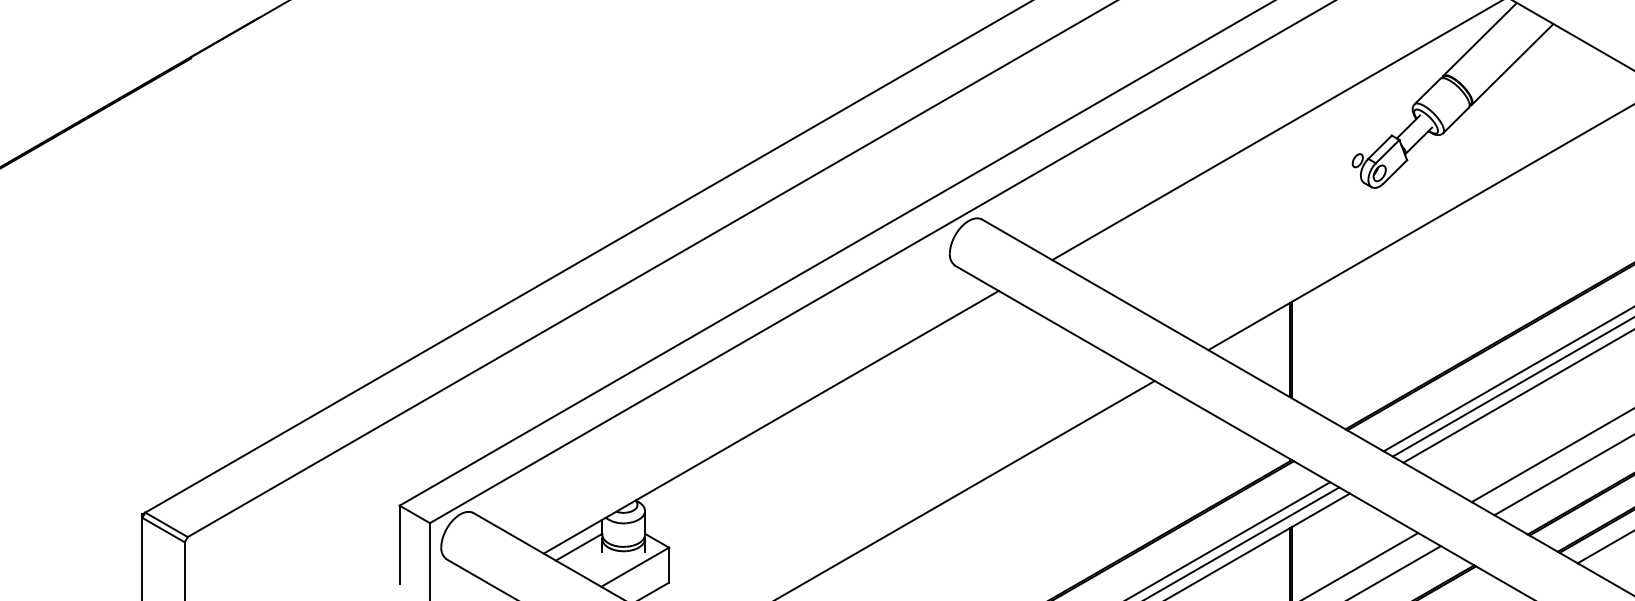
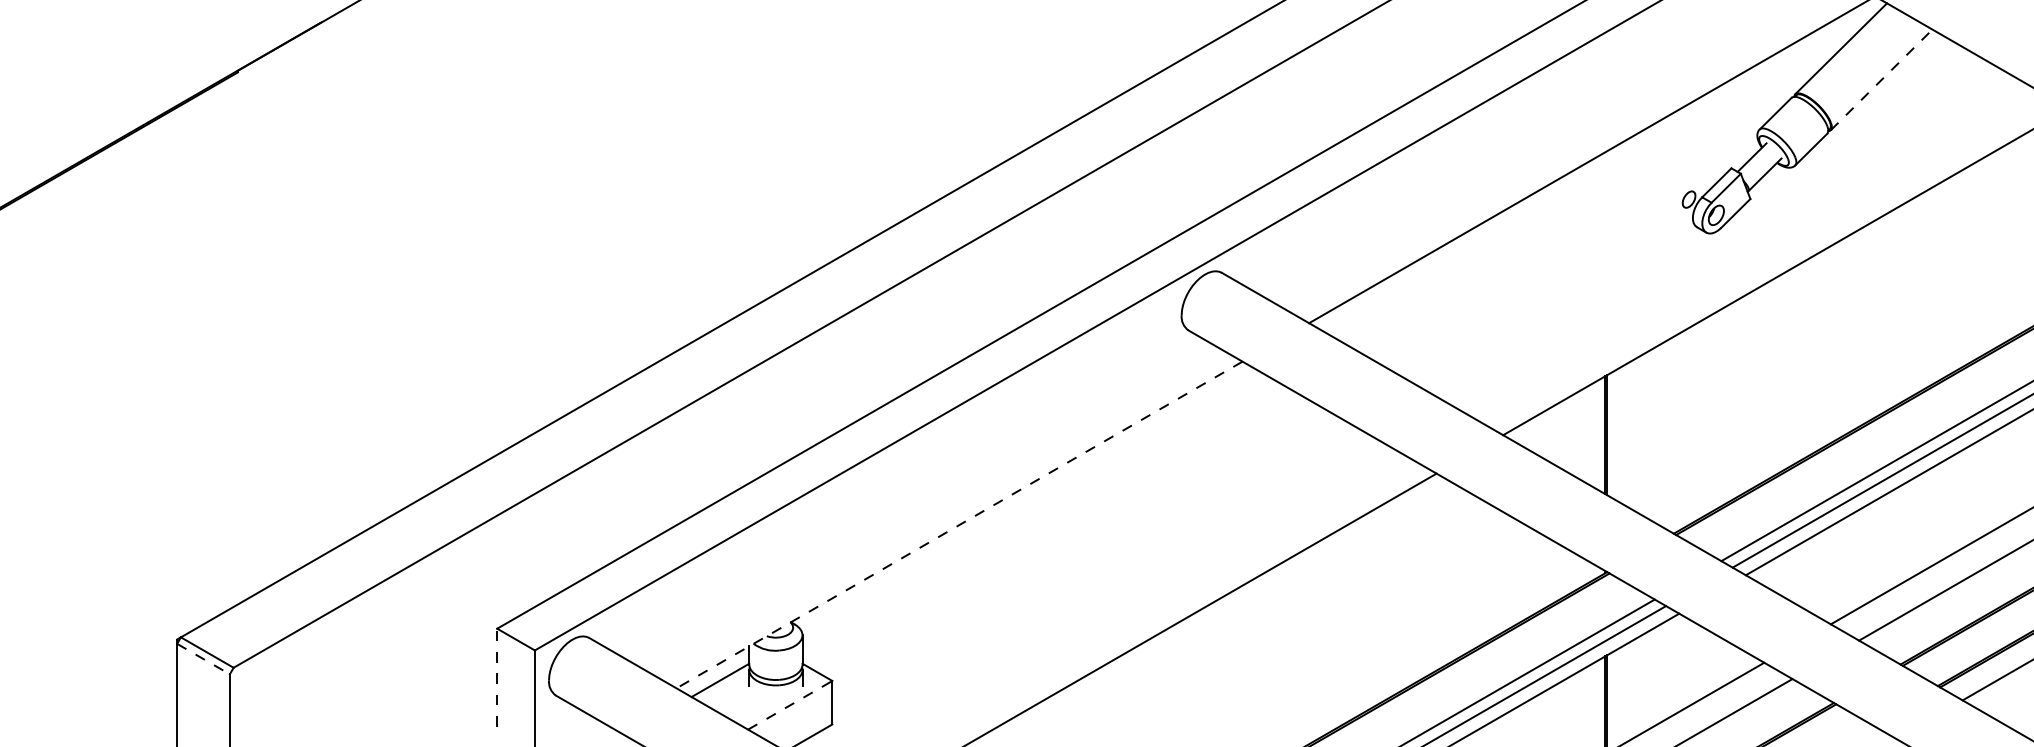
line: (1512, 64) -> (1881, 79), solid -> dashed
line: (771, 421) -> (959, 524), solid -> dashed
line: (163, 530) -> (203, 659), solid -> dashed
line: (399, 544) -> (497, 677), solid -> dashed
line: (635, 567) -> (790, 705), solid -> dashed

